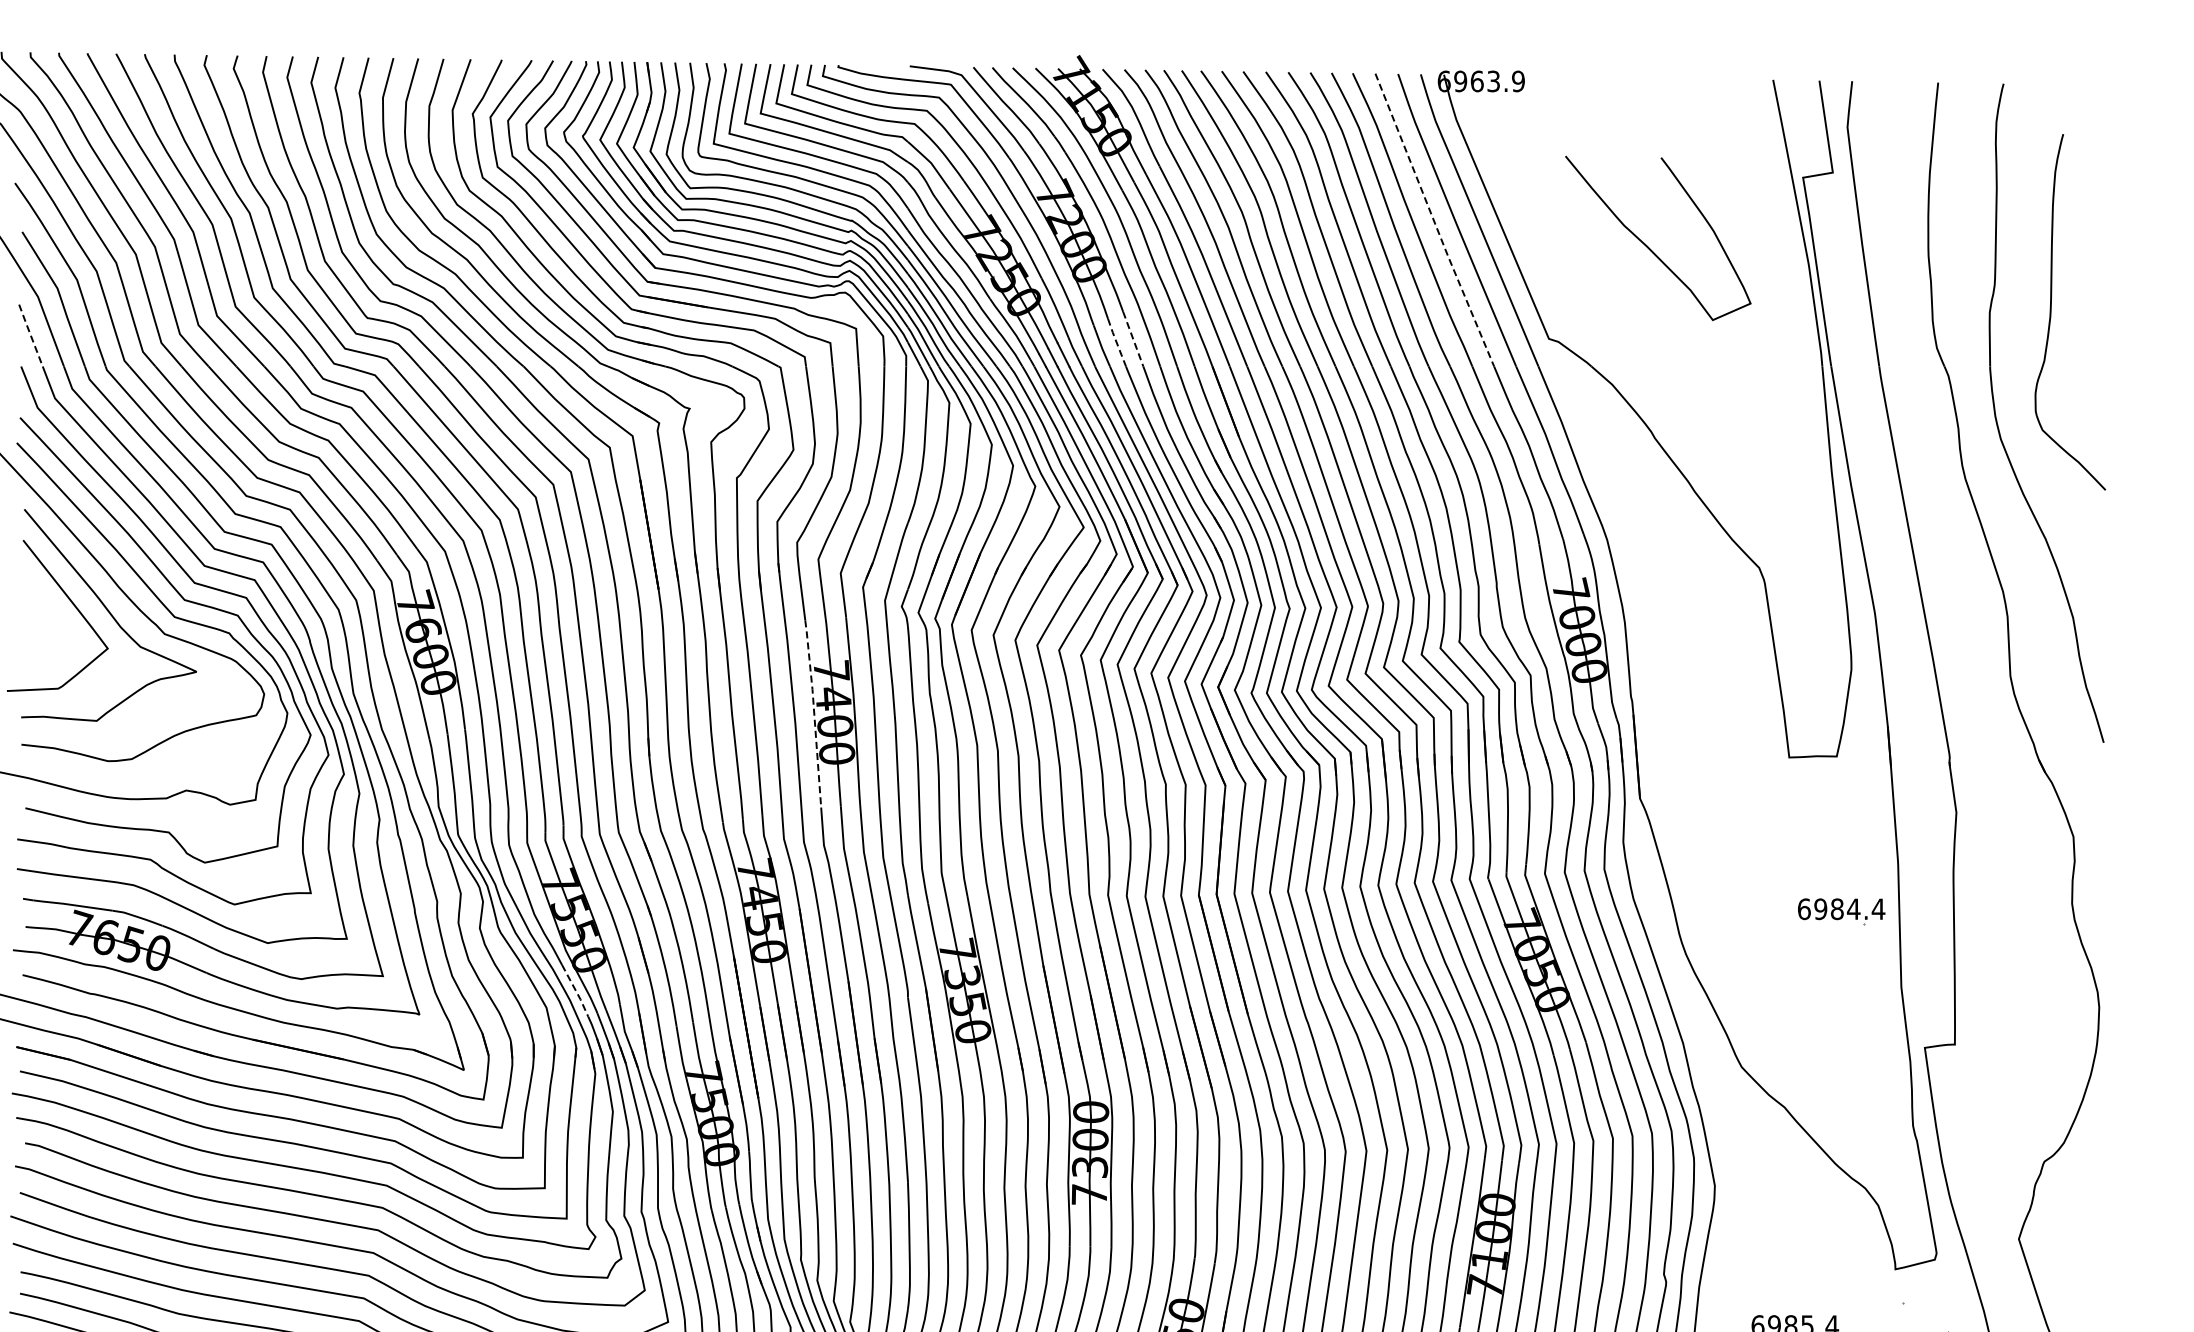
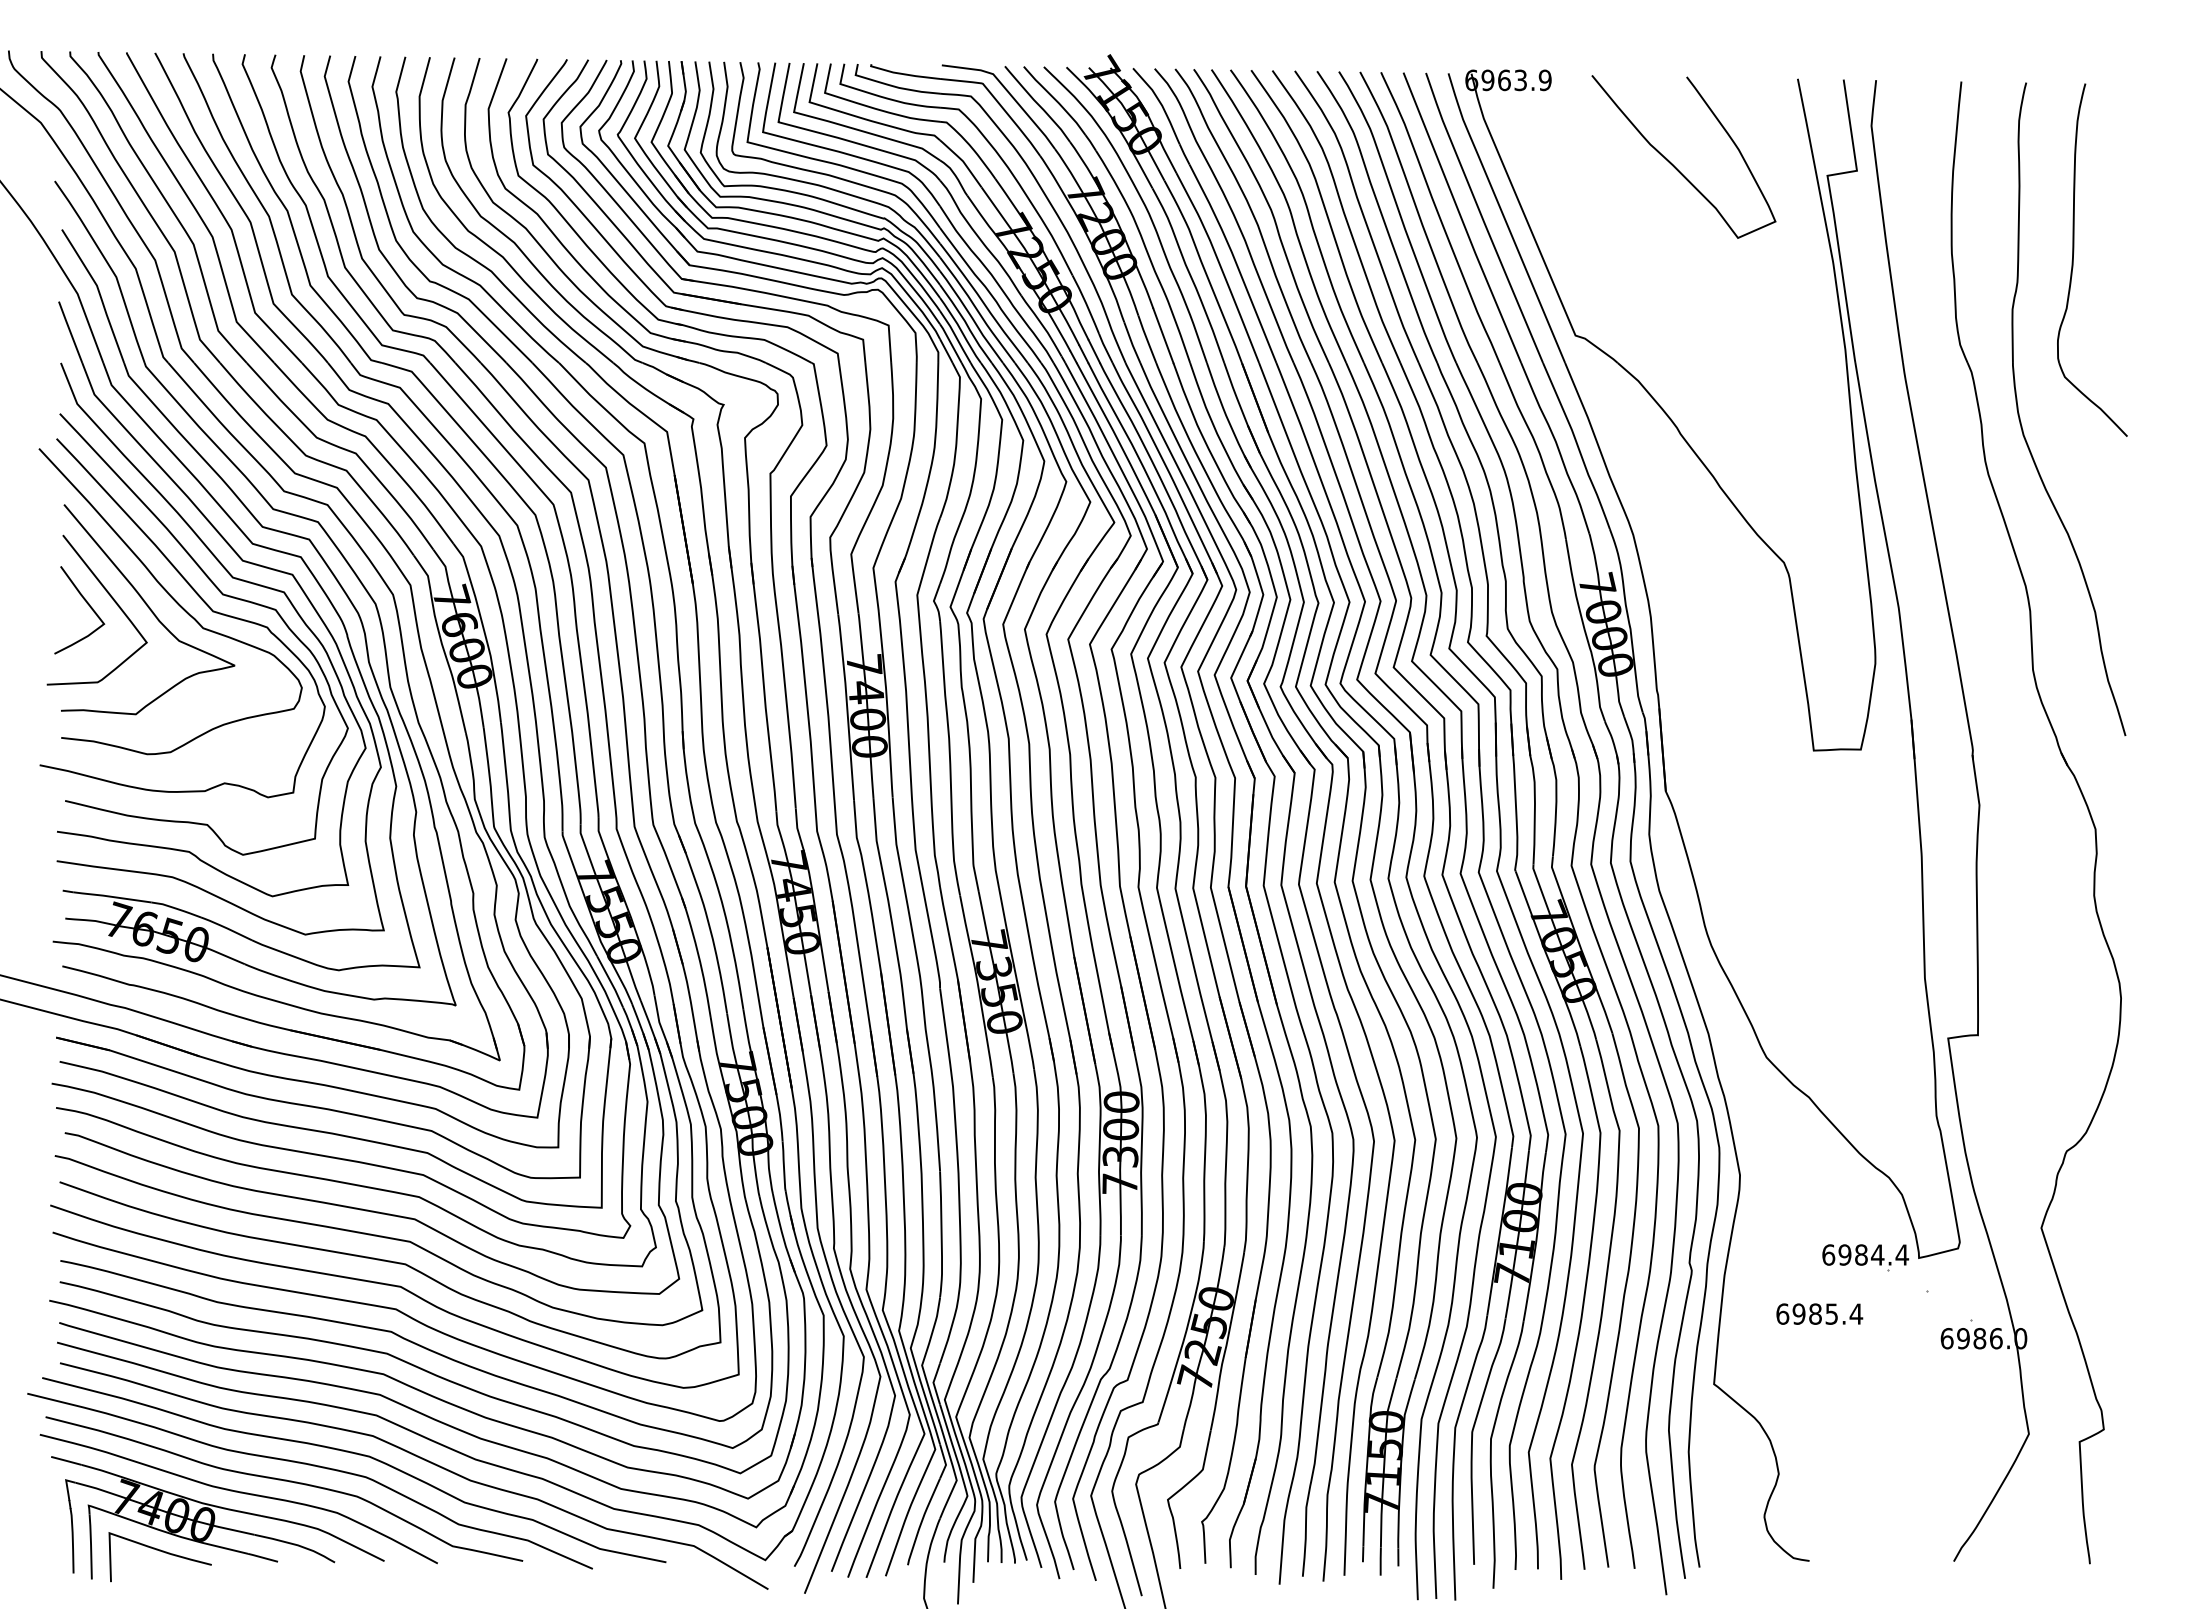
line: (1433, 221) -> (1461, 219), dashed -> solid
curve: (1648, 247) -> (1674, 165), moved
part: (2051, 311) -> (2073, 259), moved
line: (30, 335) -> (70, 332), dashed -> solid
line: (1133, 338) -> (1163, 335), dashed -> solid
line: (1116, 342) -> (1146, 339), dashed -> solid
curve: (46, 609) -> (86, 603), added
line: (814, 712) -> (847, 705), dashed -> solid
part: (1841, 911) -> (1865, 1257), moved
line: (576, 991) -> (611, 982), dashed -> solid

